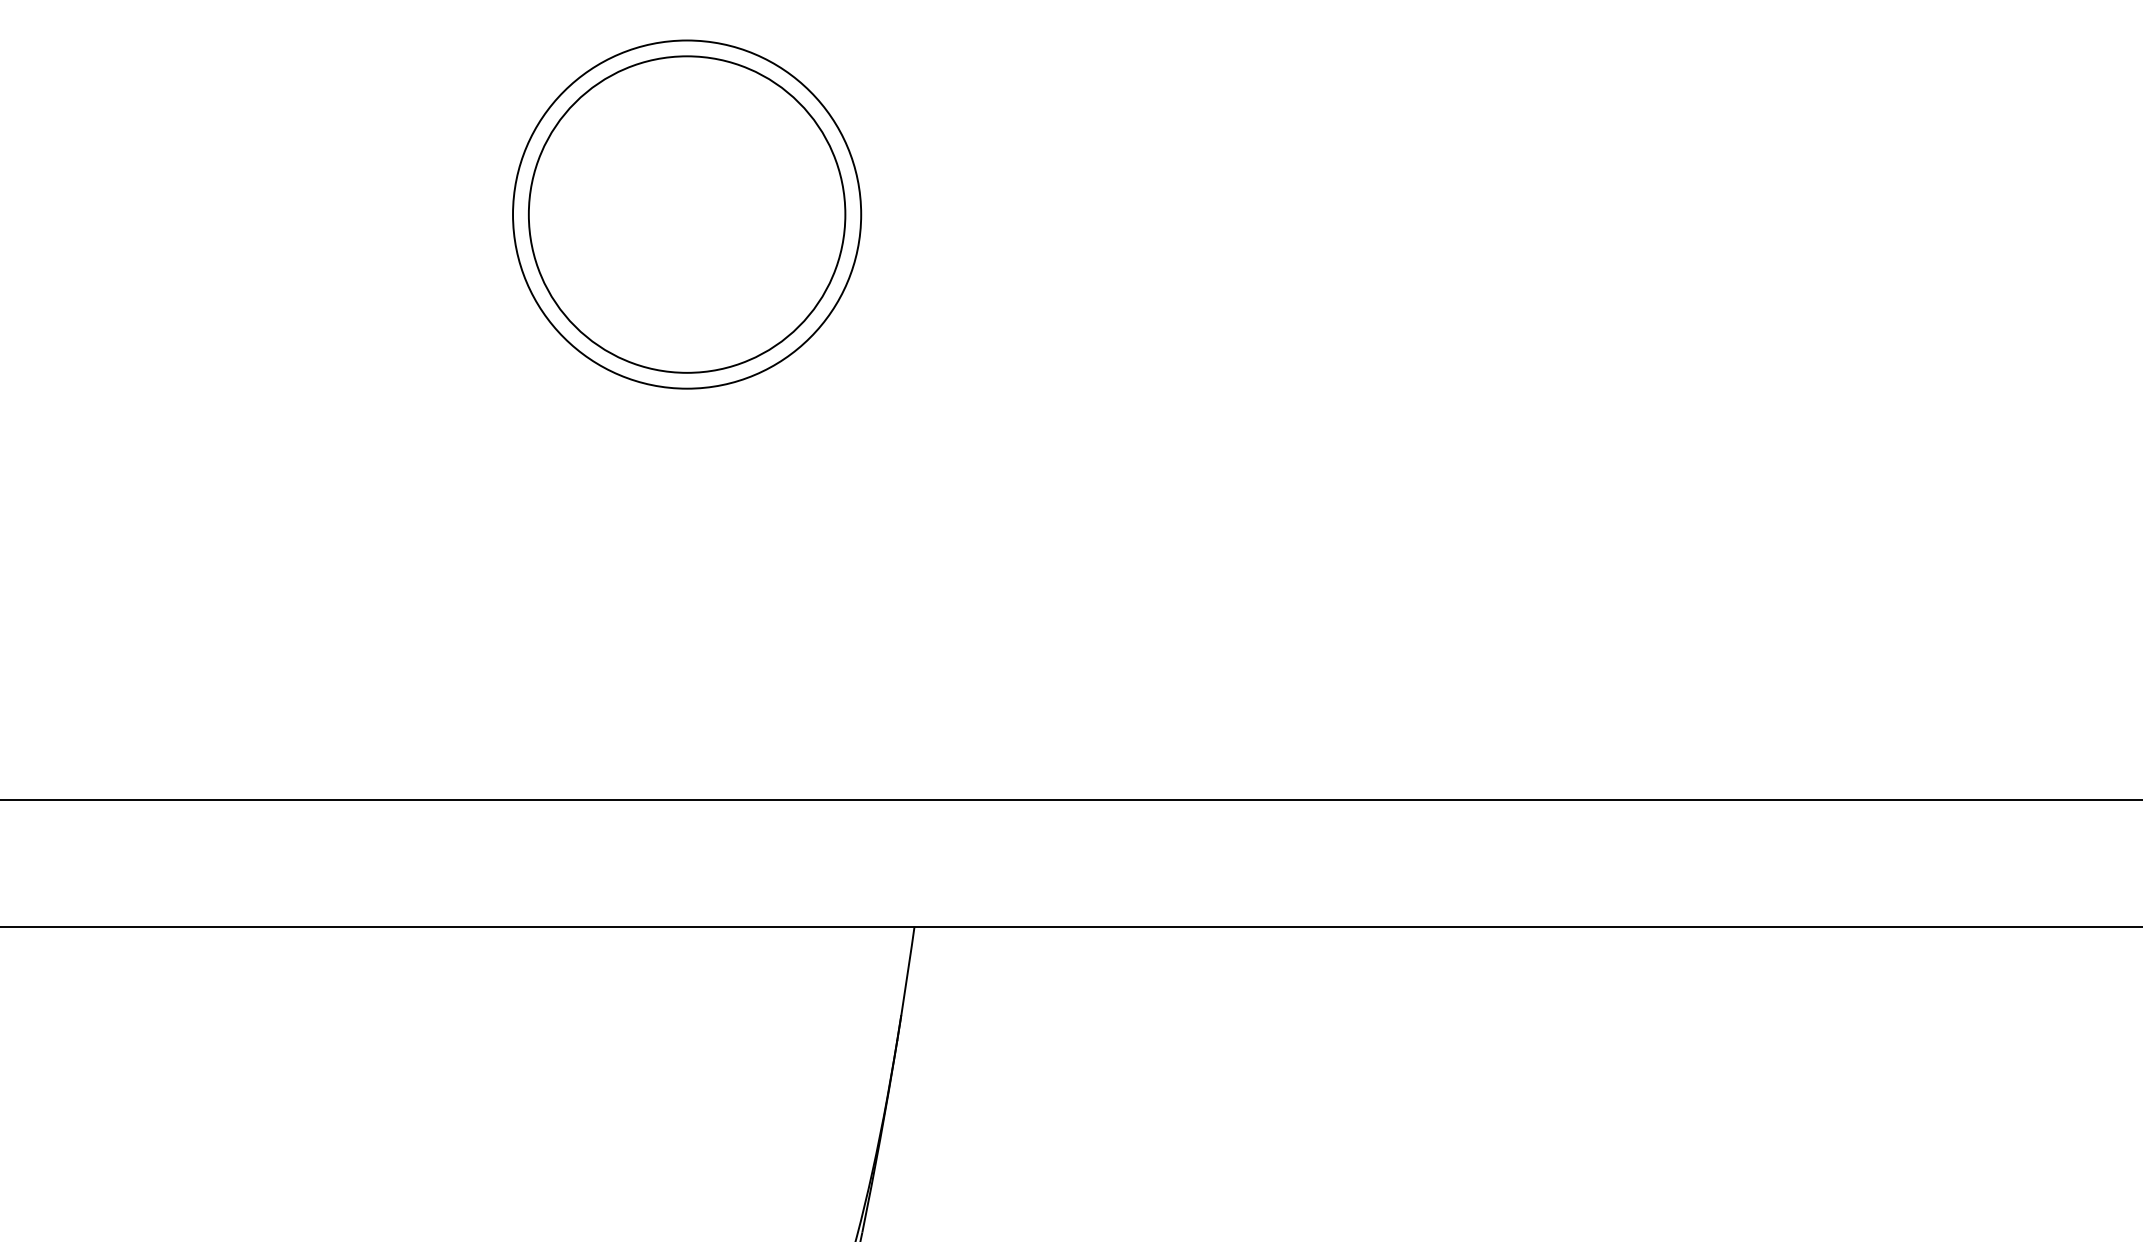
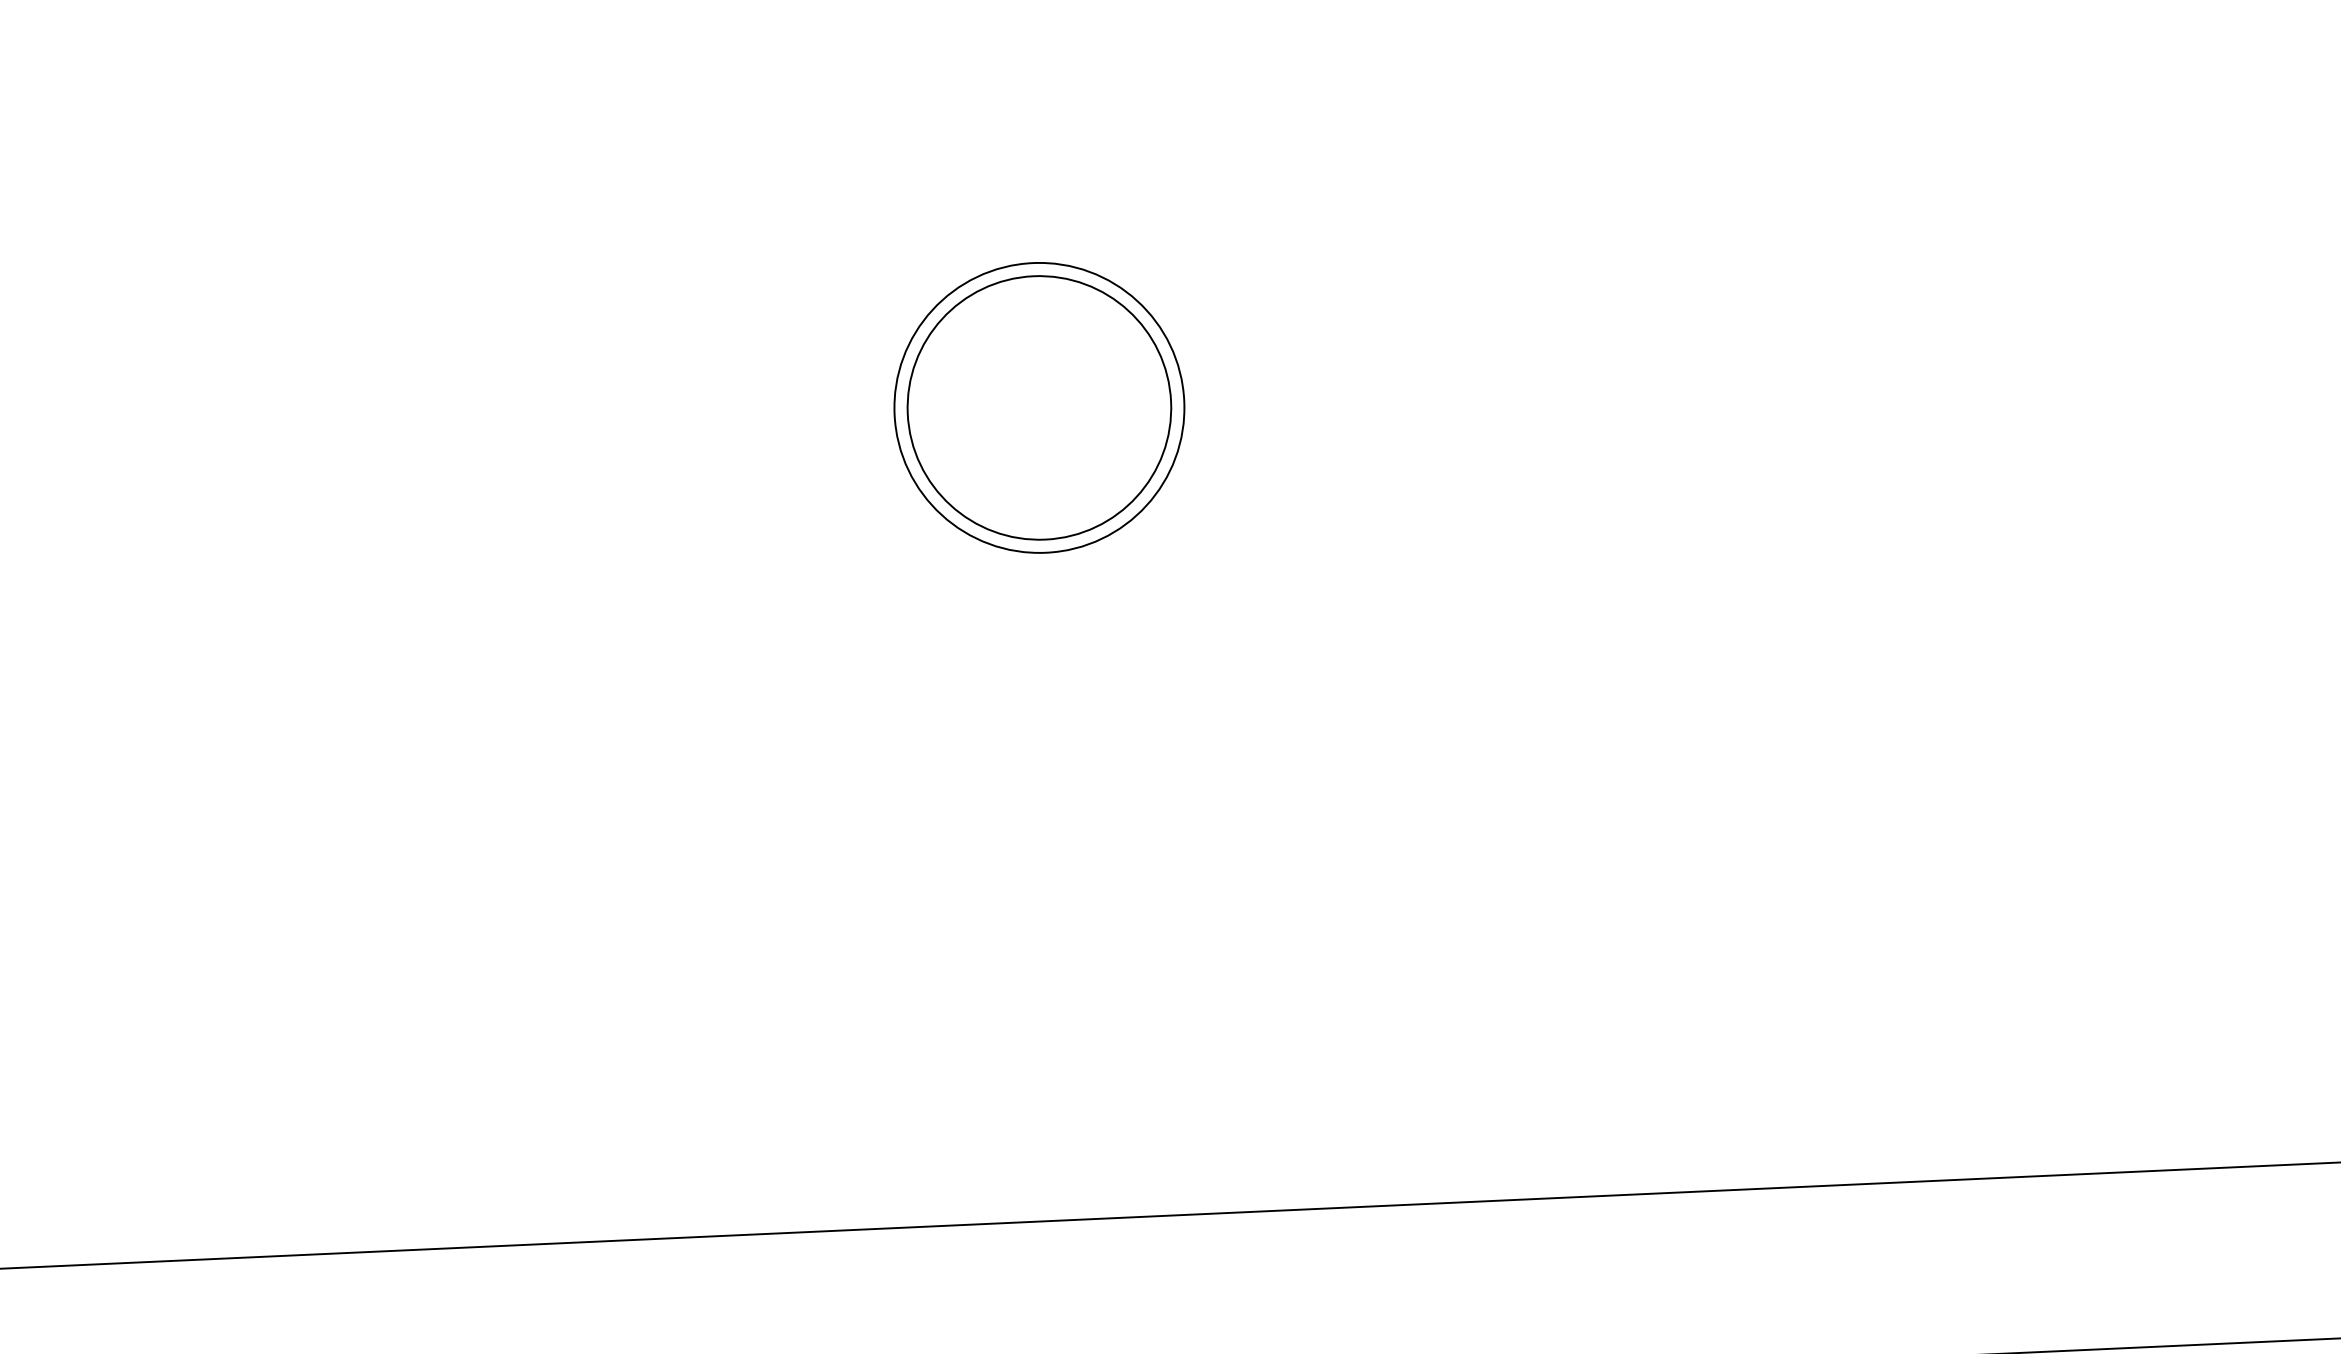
circle: (686, 214) -> (1038, 407), size x0.6
circle: (687, 214) -> (1039, 407), size x0.6

